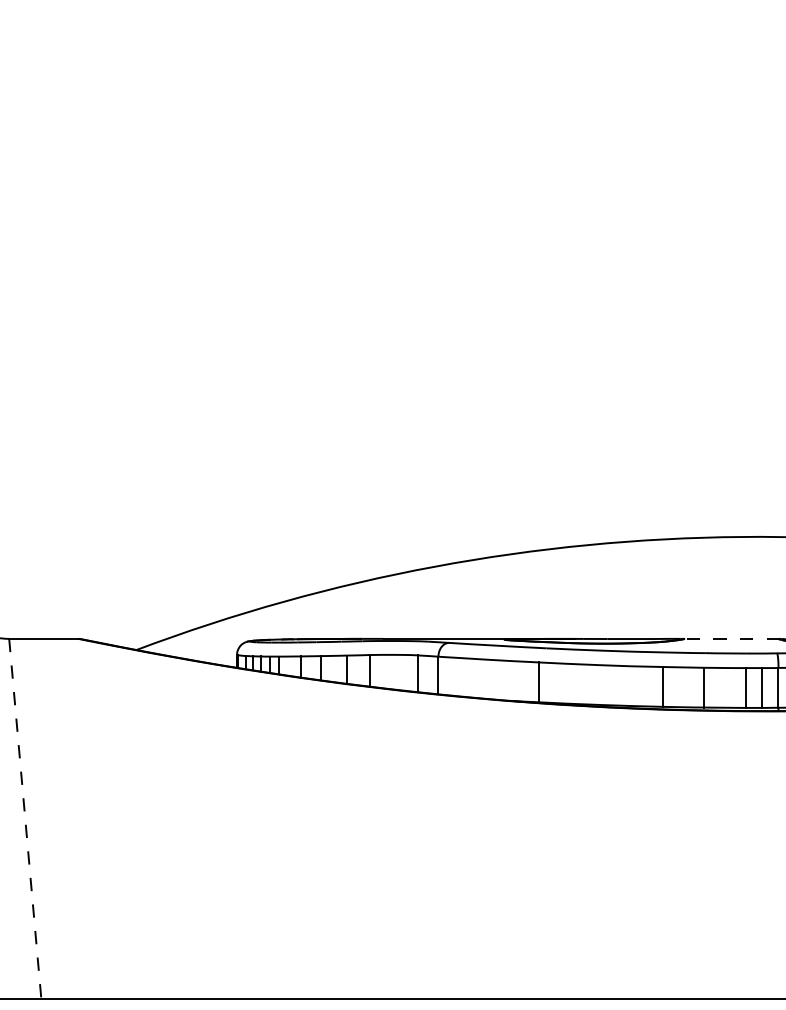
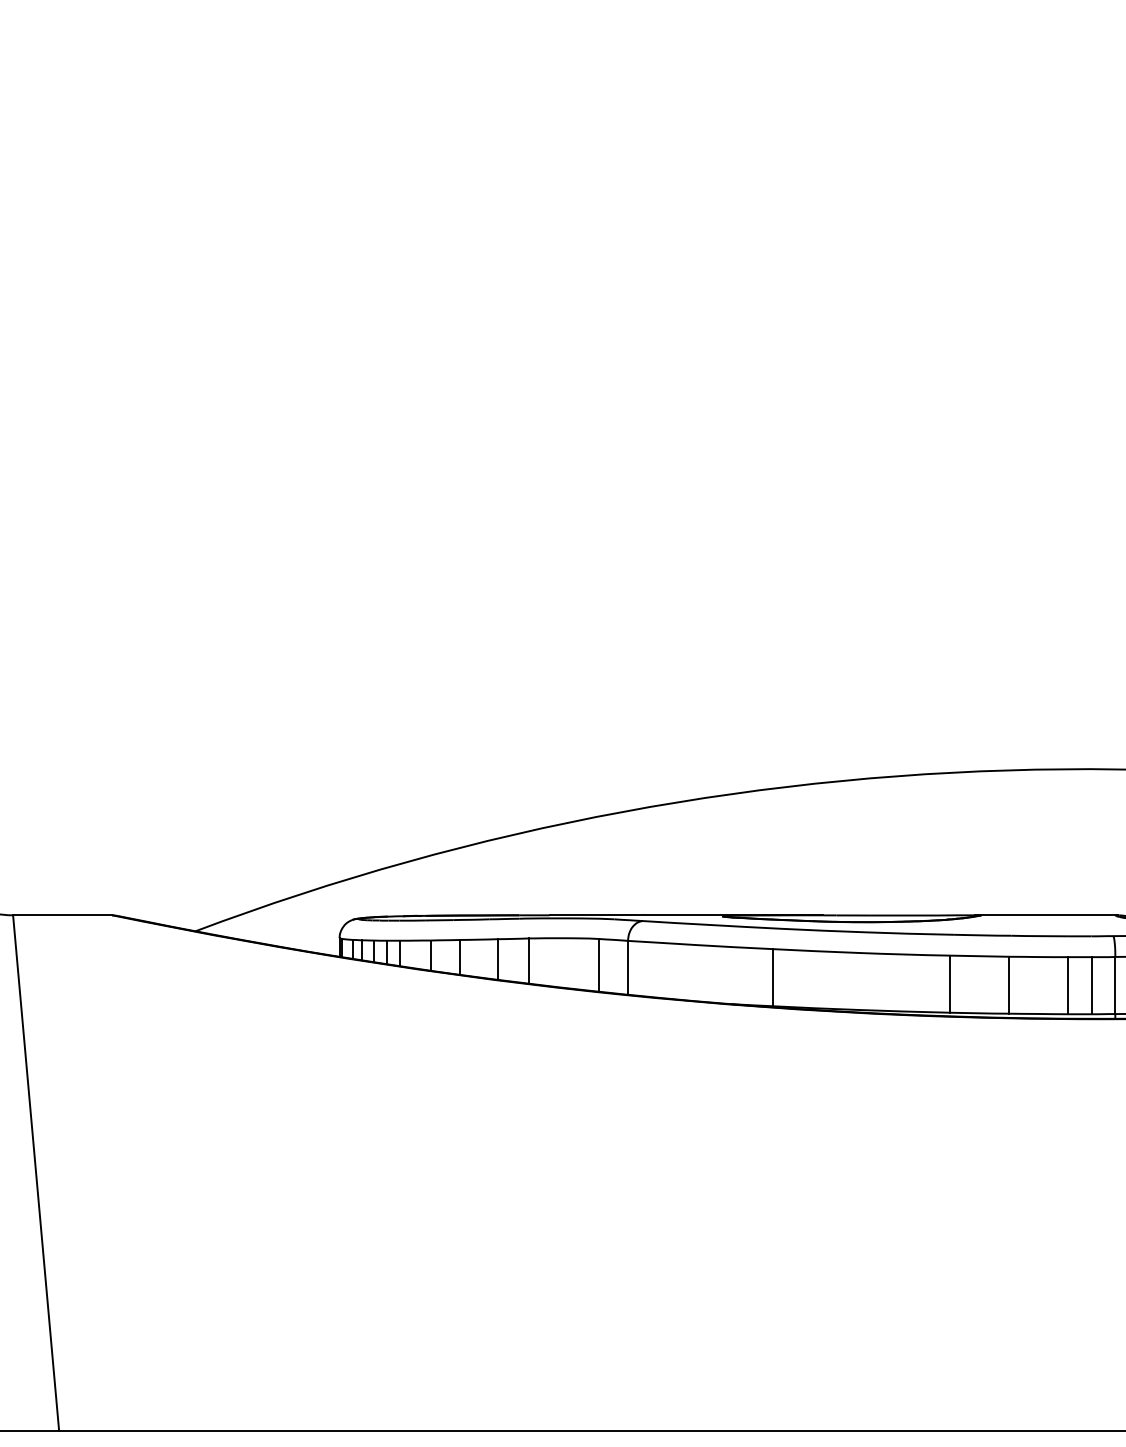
line: (730, 638) -> (1046, 914), dashed -> solid
line: (25, 818) -> (36, 1172), dashed -> solid

